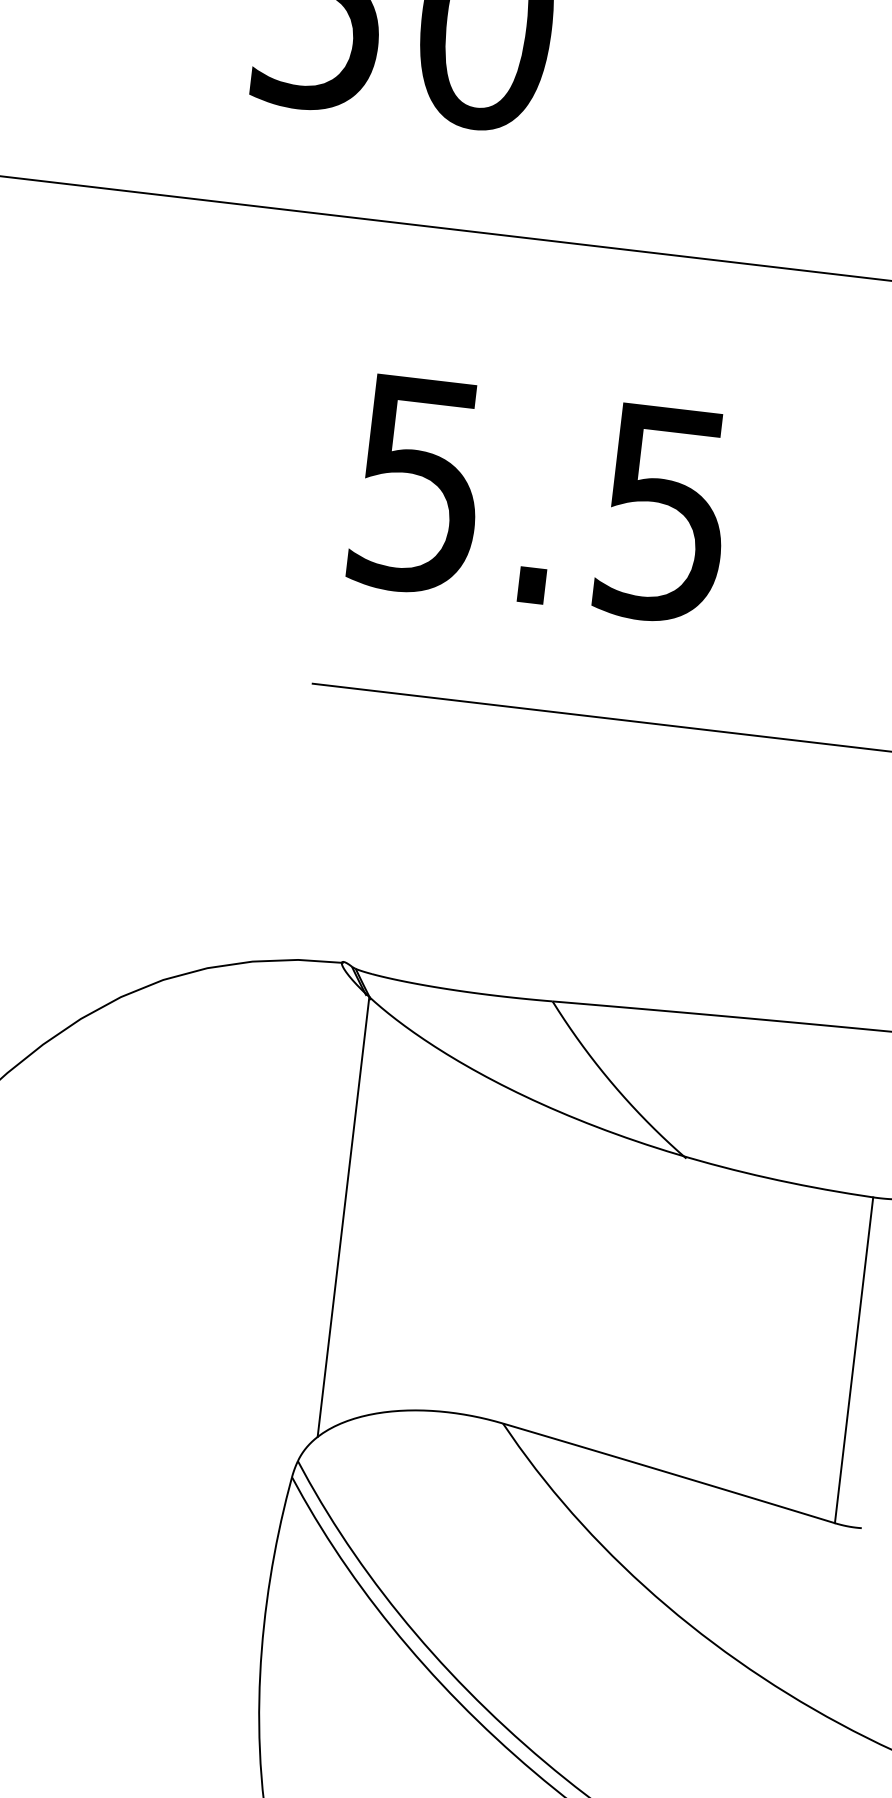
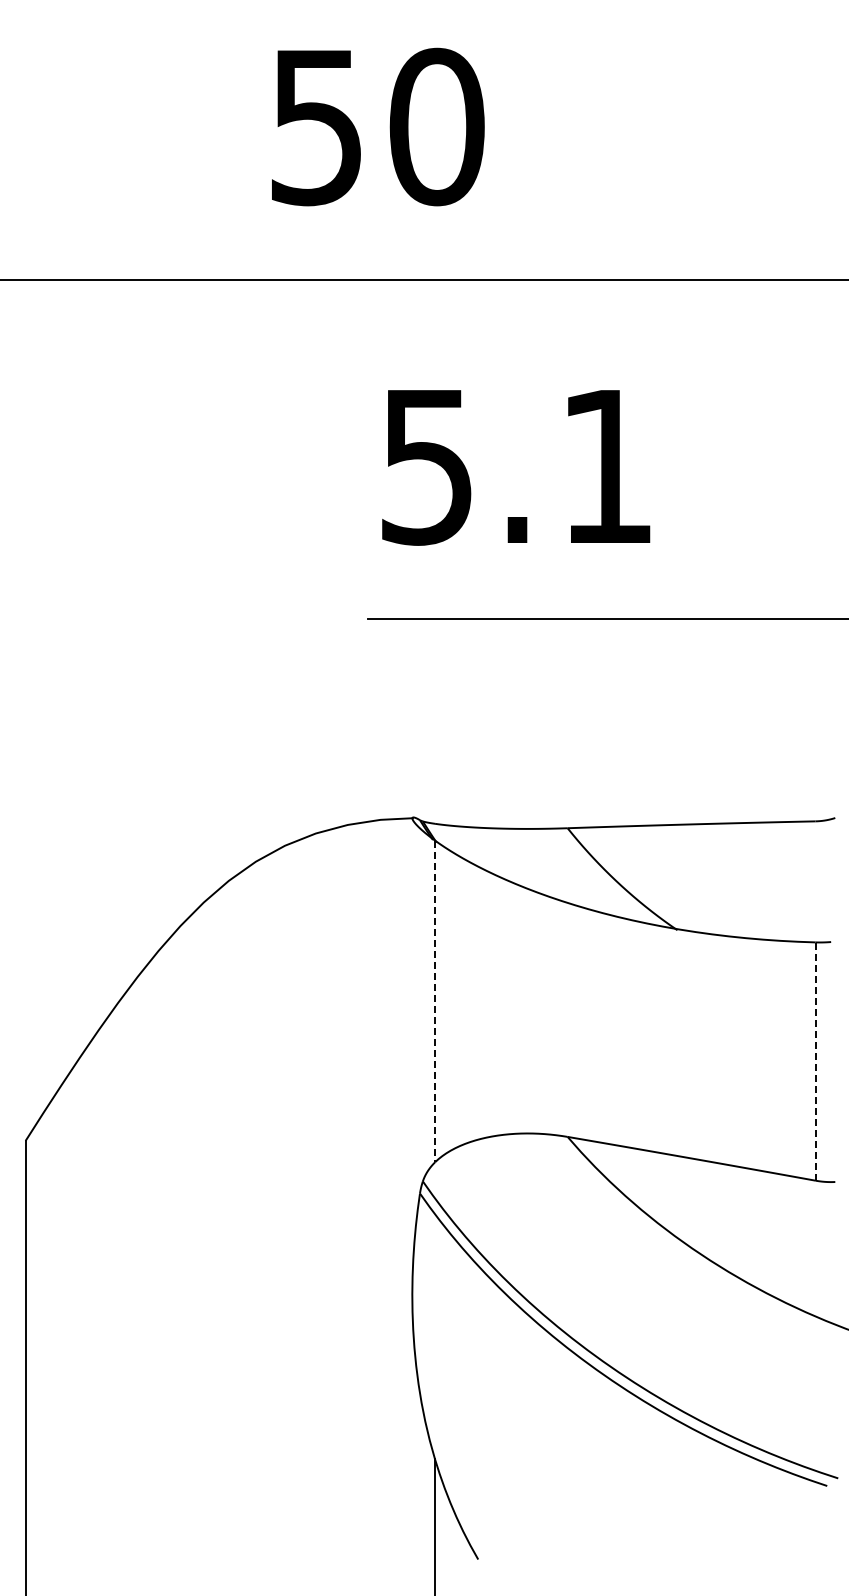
text: (663, 514) -> (606, 467), 5.5 -> 5.1
line: (344, 1217) -> (435, 1001), solid -> dashed
line: (854, 1360) -> (815, 1061), solid -> dashed

